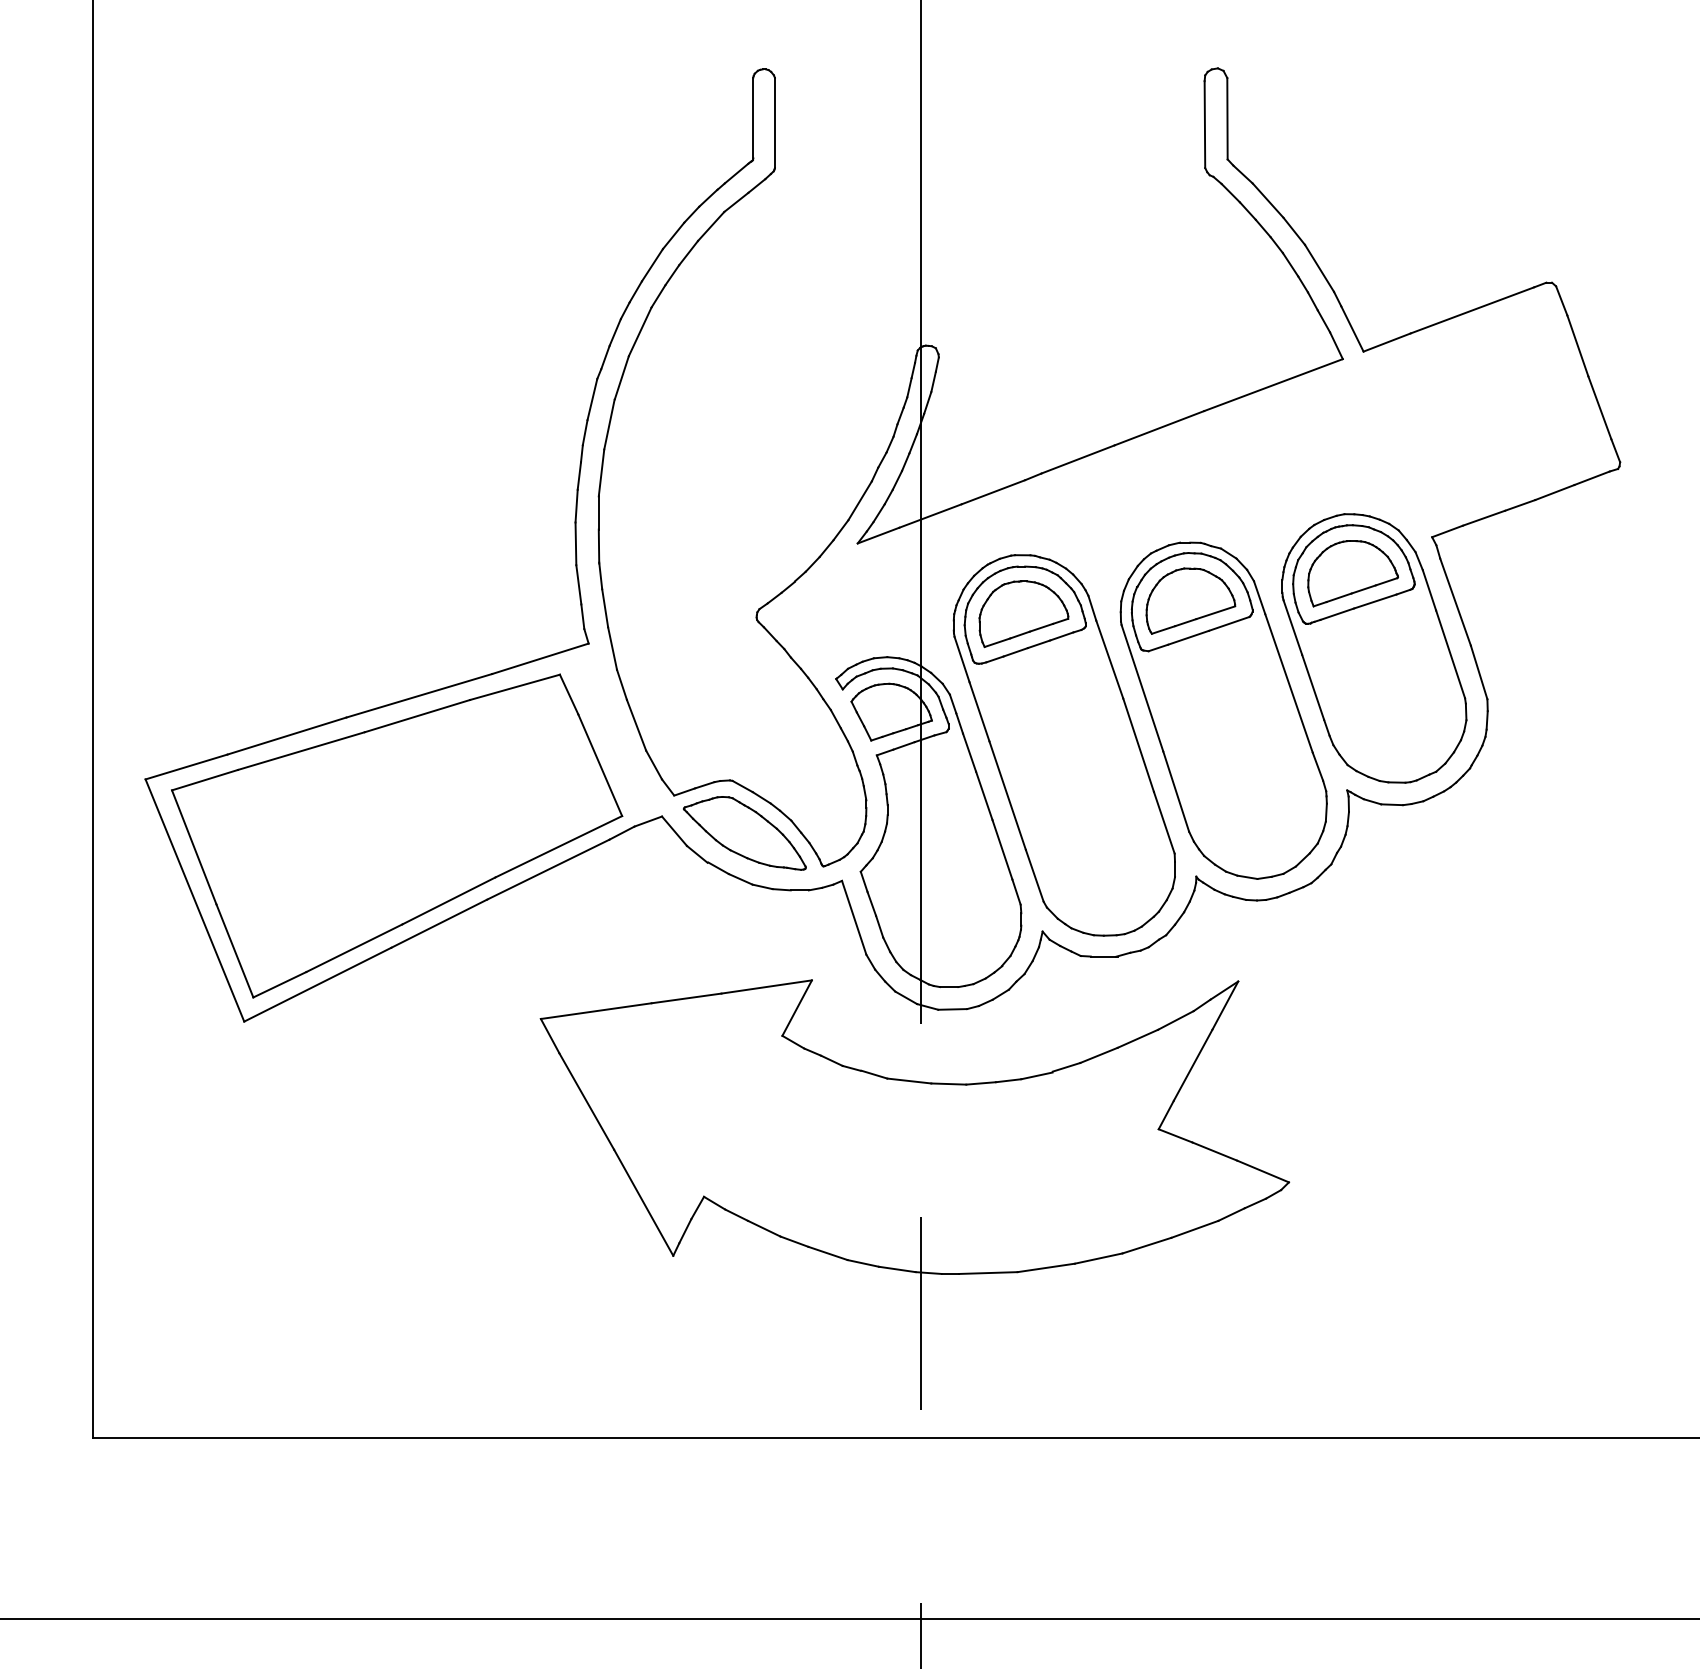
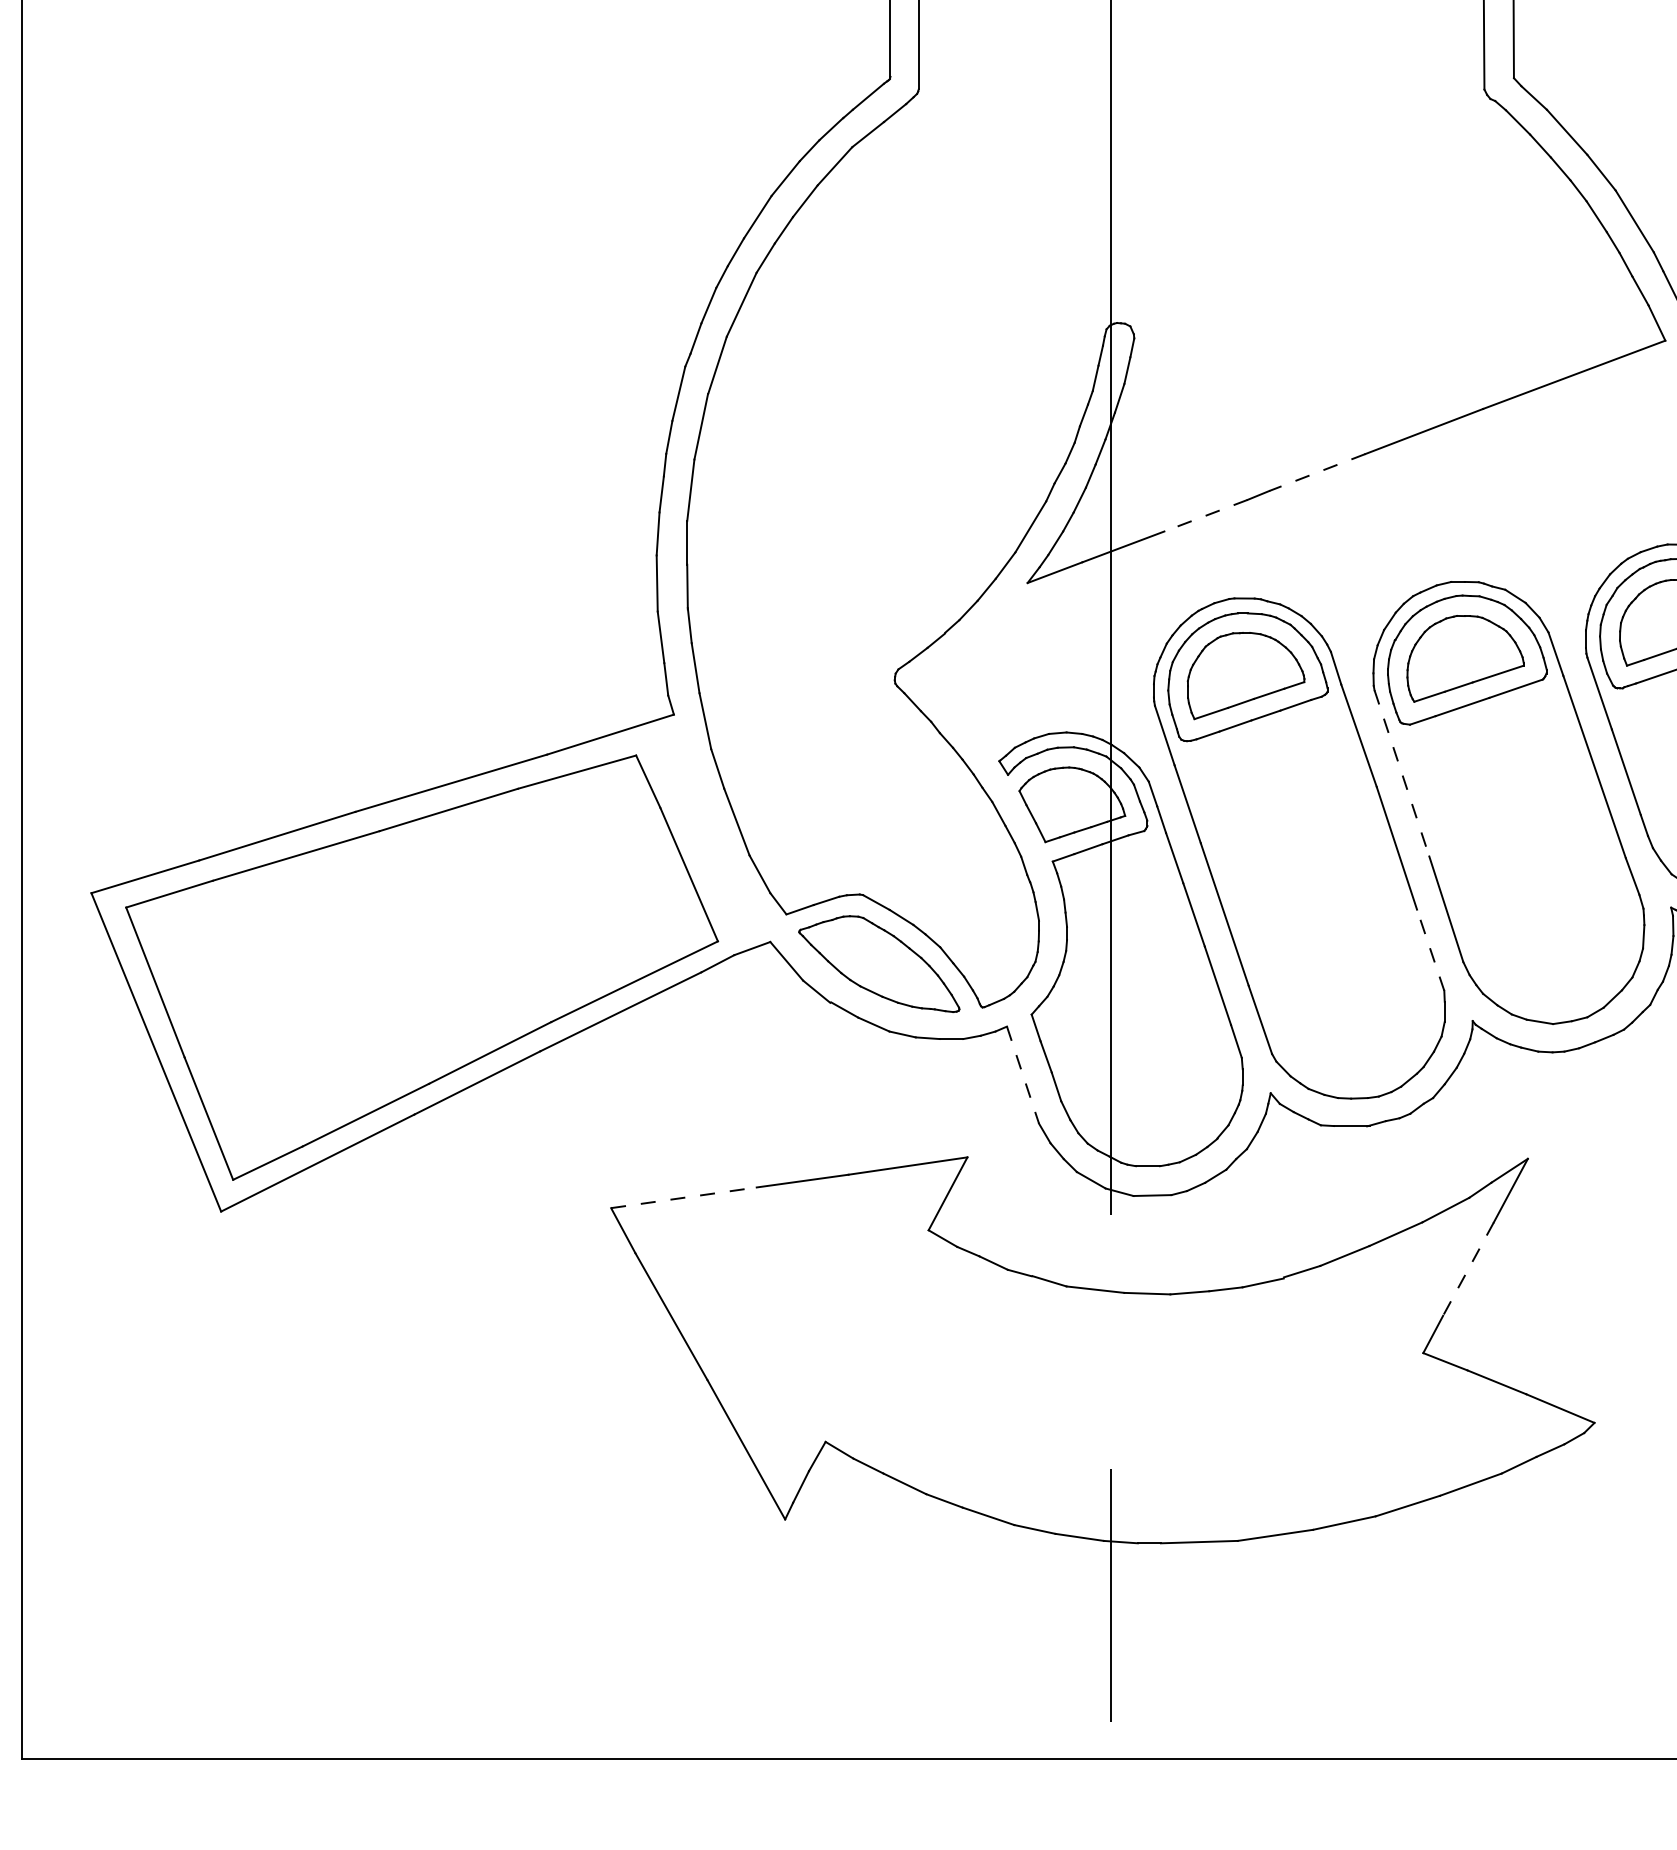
line: (1077, 459) -> (1316, 472), solid -> dashed
line: (993, 492) -> (1206, 516), solid -> dashed
line: (1142, 688) -> (1402, 773), solid -> dashed
line: (1164, 822) -> (1430, 949), solid -> dashed
line: (854, 917) -> (1023, 1074), solid -> dashed
line: (596, 1011) -> (684, 1198), solid -> dashed
line: (1192, 1065) -> (1467, 1269), solid -> dashed

